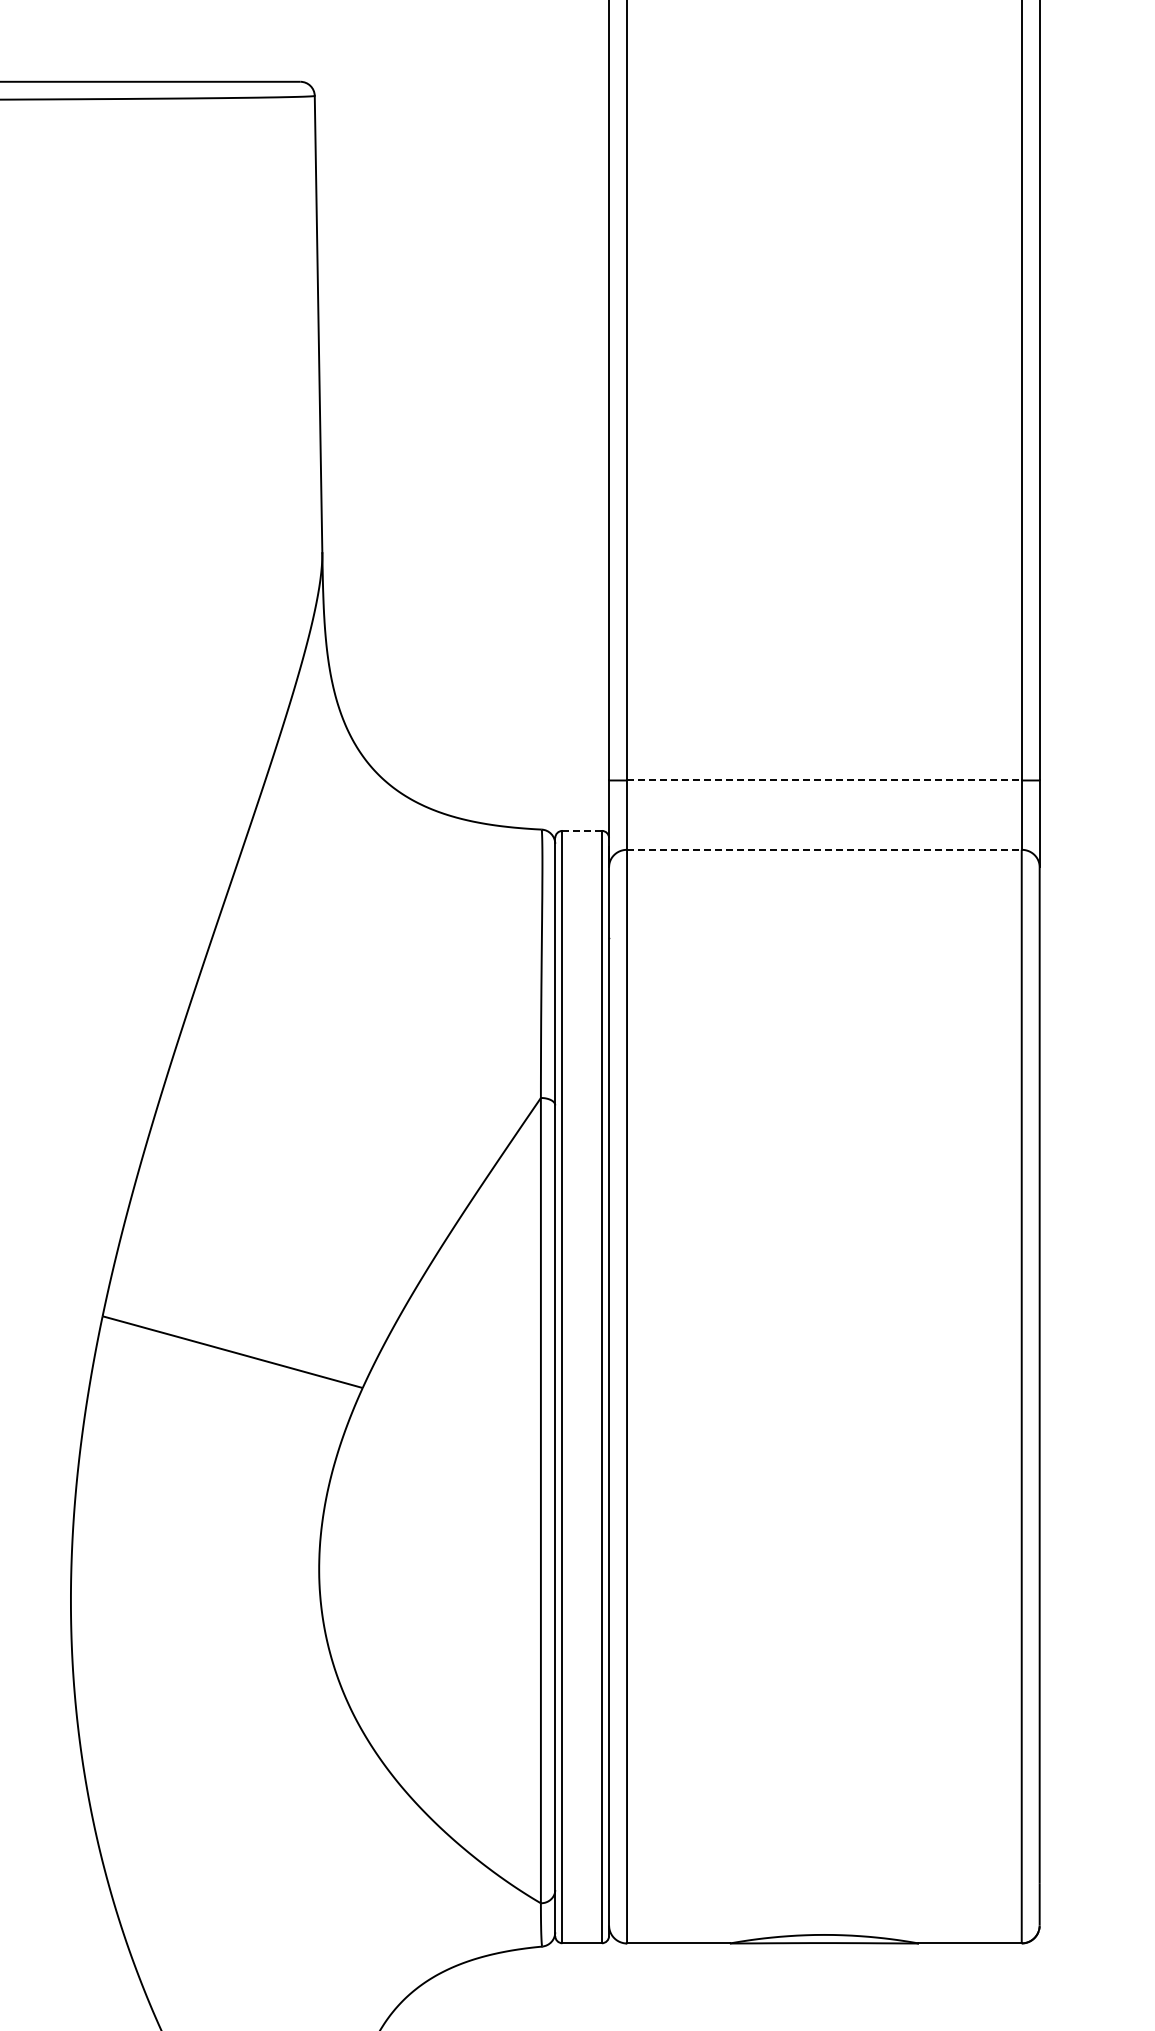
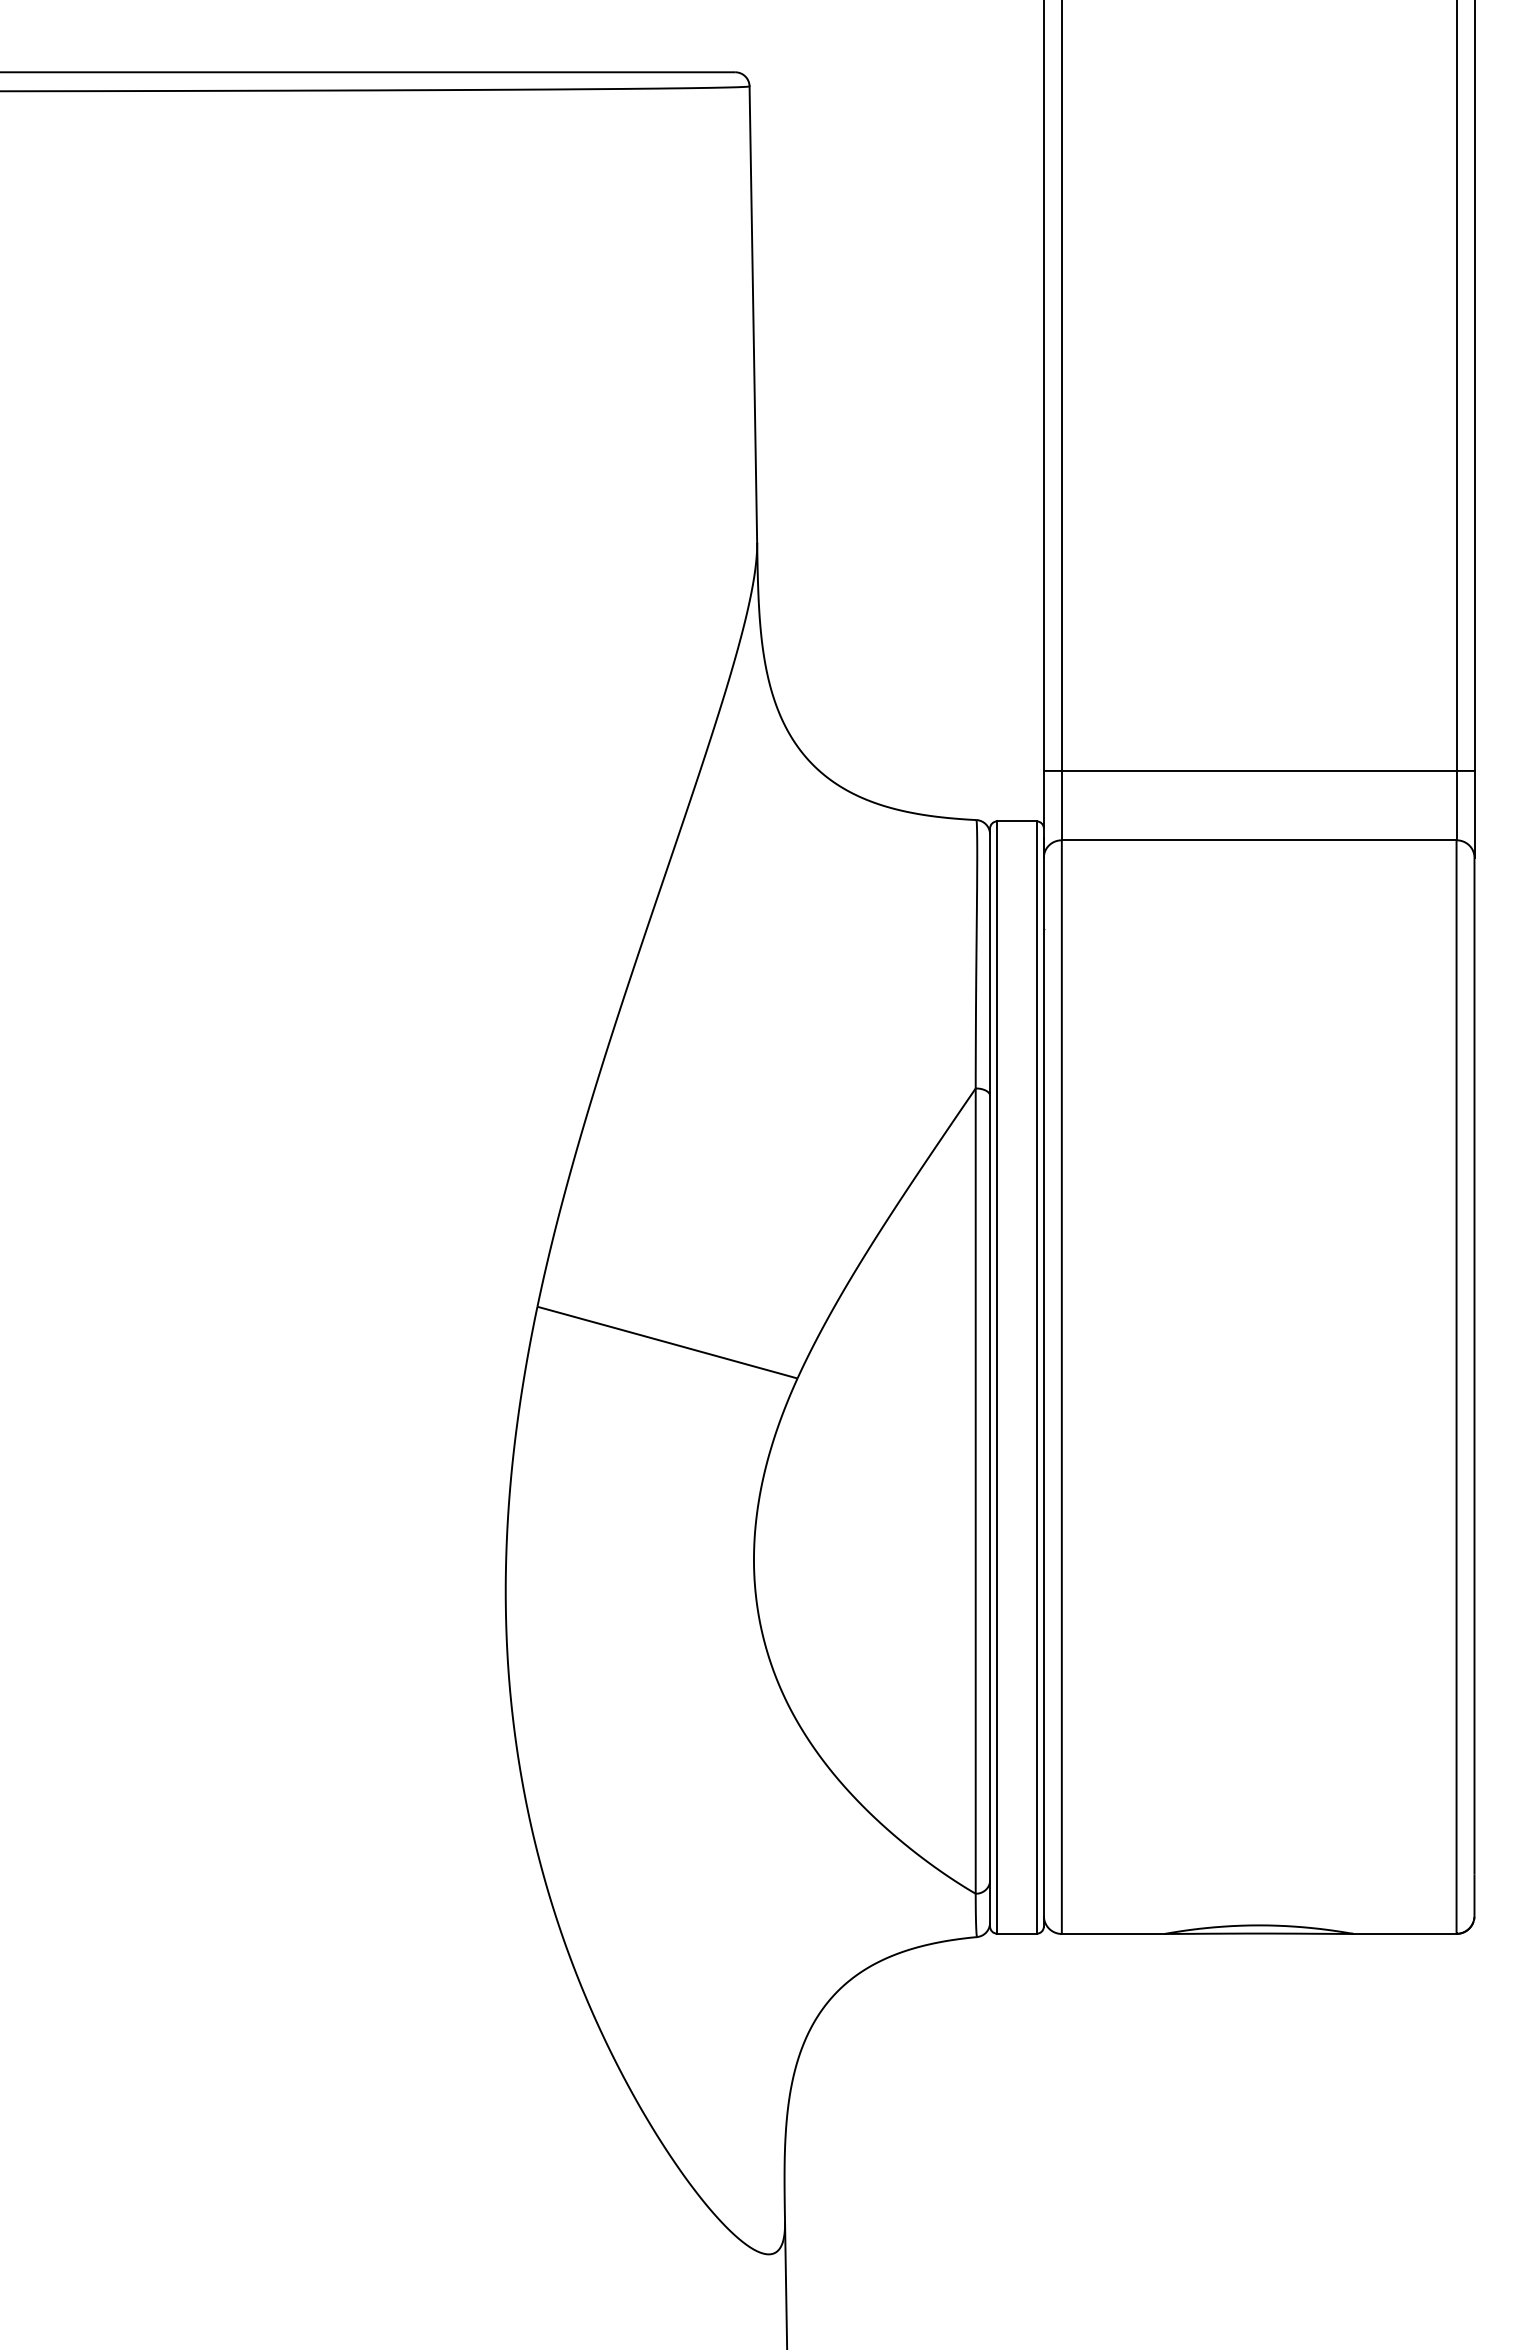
line: (824, 780) -> (1259, 770), dashed -> solid
line: (581, 831) -> (1016, 821), dashed -> solid
line: (824, 850) -> (1259, 840), dashed -> solid

